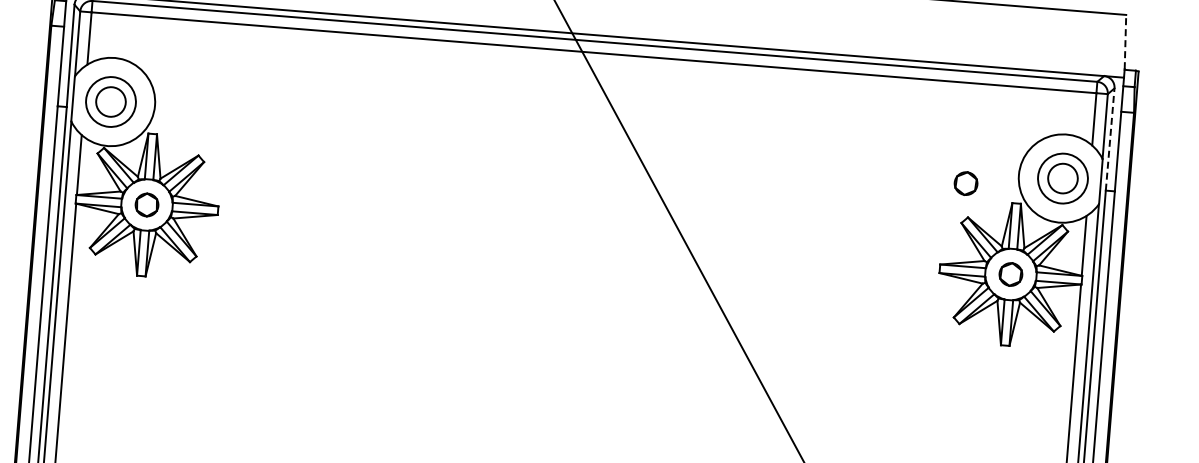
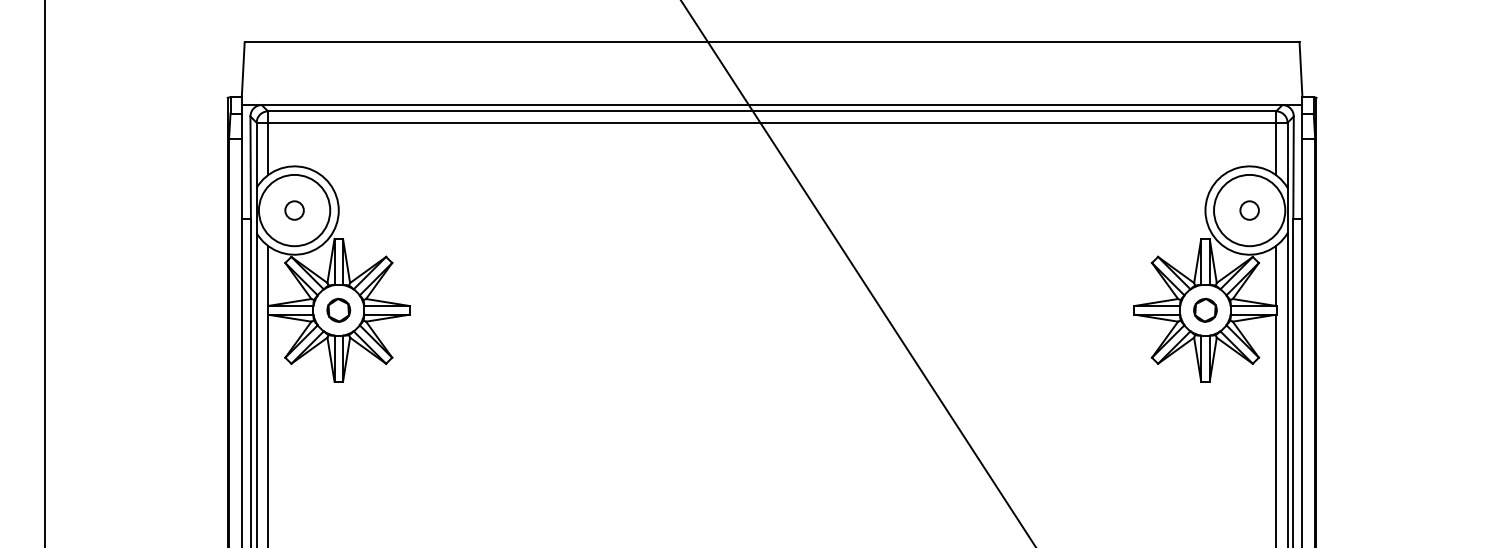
line: (1125, 41) -> (1300, 68), dashed -> solid
circle: (110, 101) -> (294, 210), size x0.62
circle: (110, 101) -> (294, 210), size x1.43
line: (1110, 139) -> (1293, 167), dashed -> solid
circle: (1062, 178) -> (1249, 210), size x0.62
circle: (1062, 178) -> (1249, 210), size x1.43
part: (966, 182) -> (1153, 222), removed

